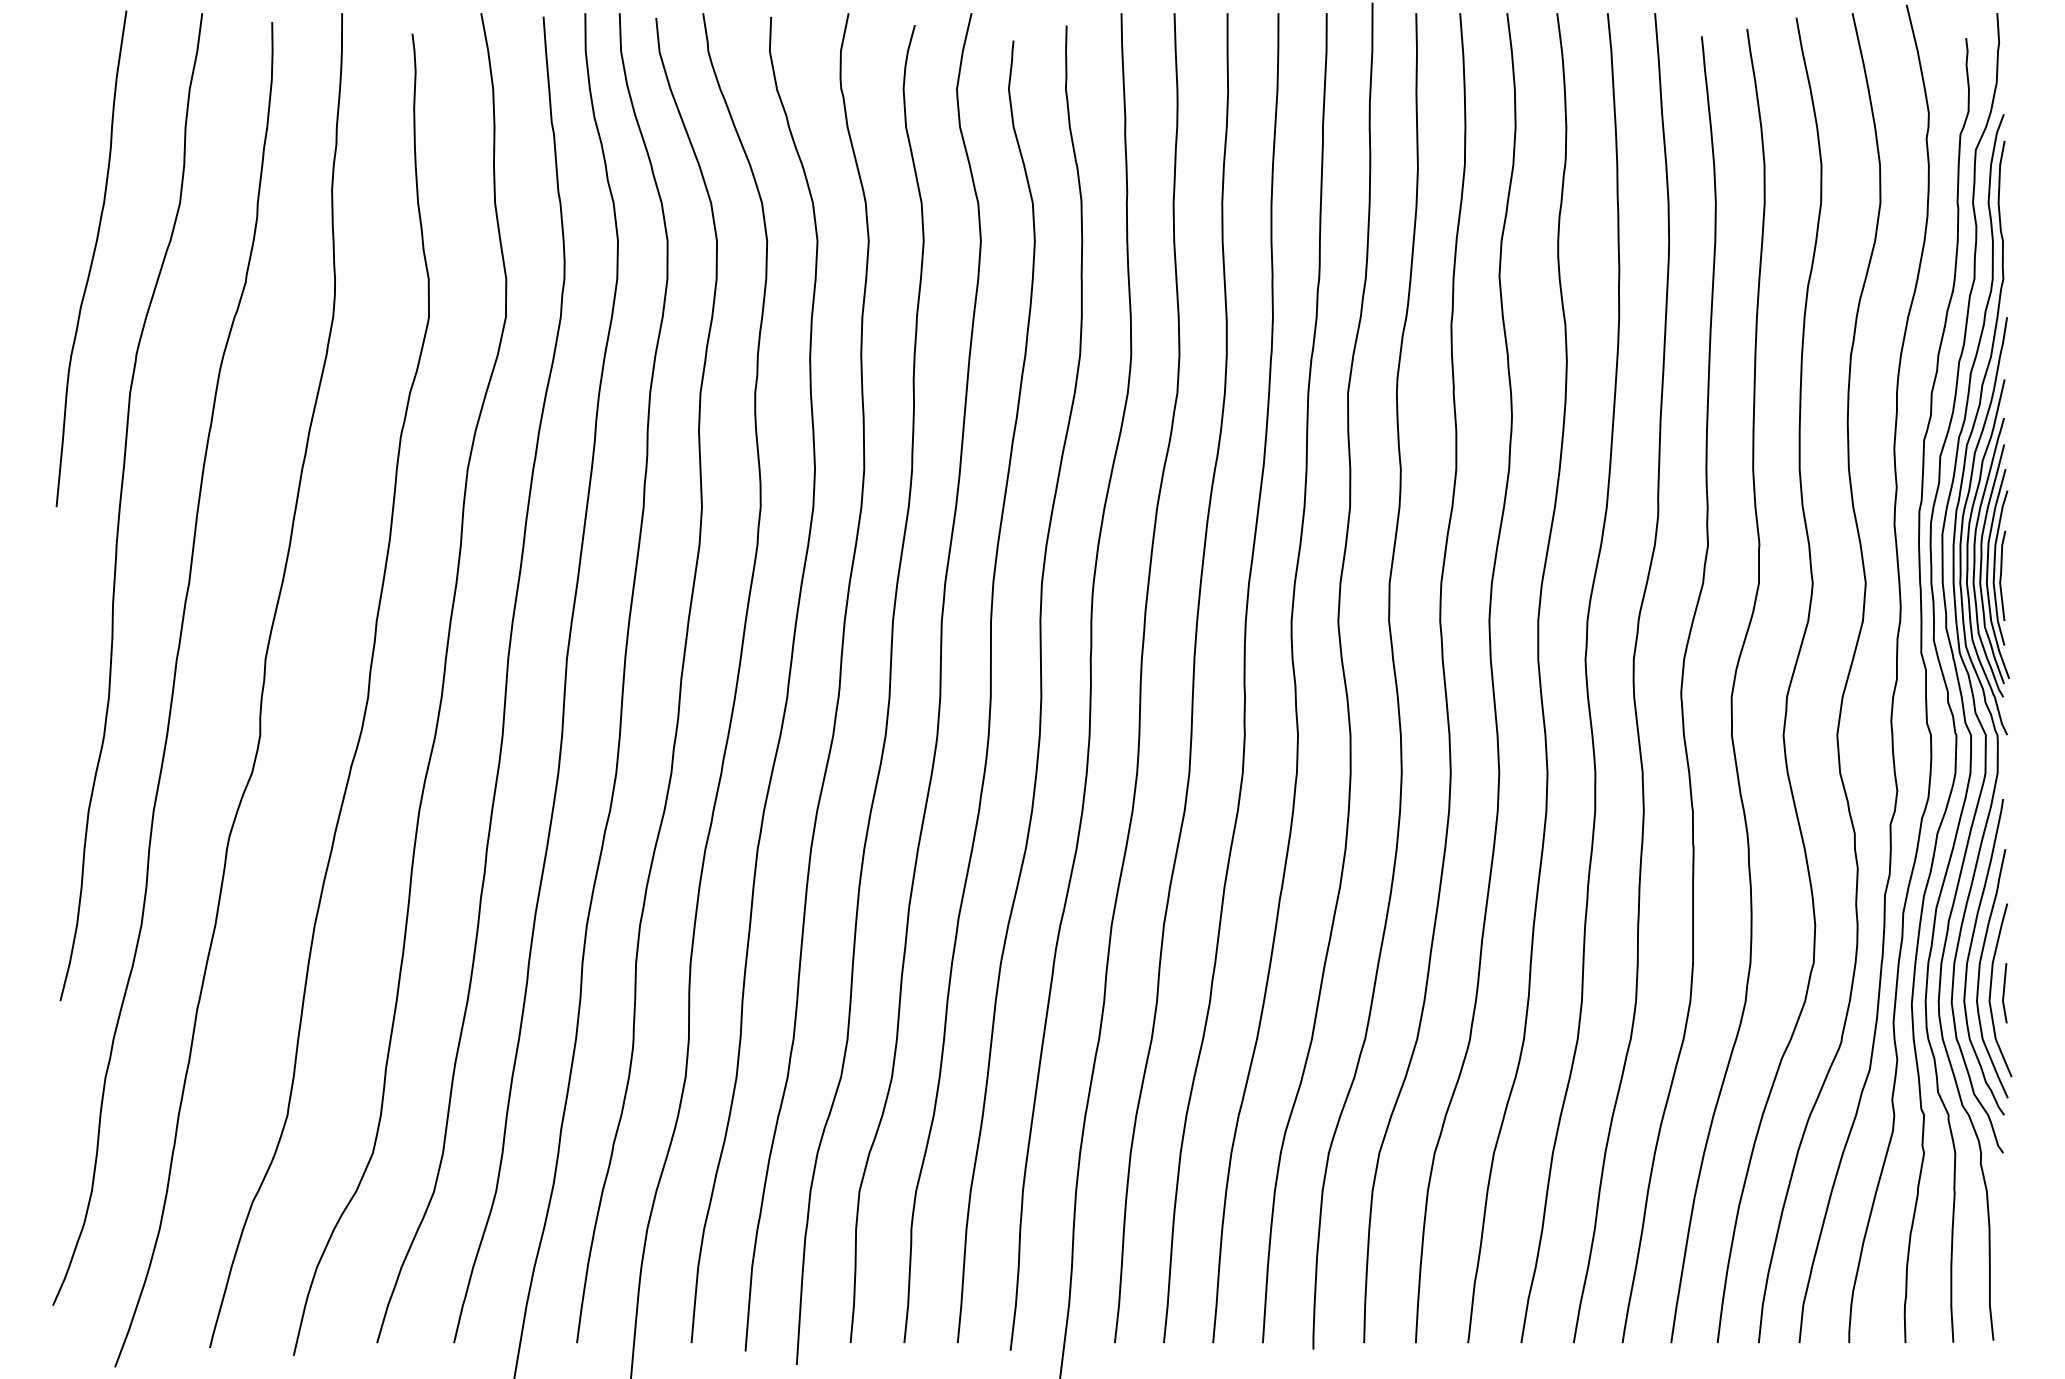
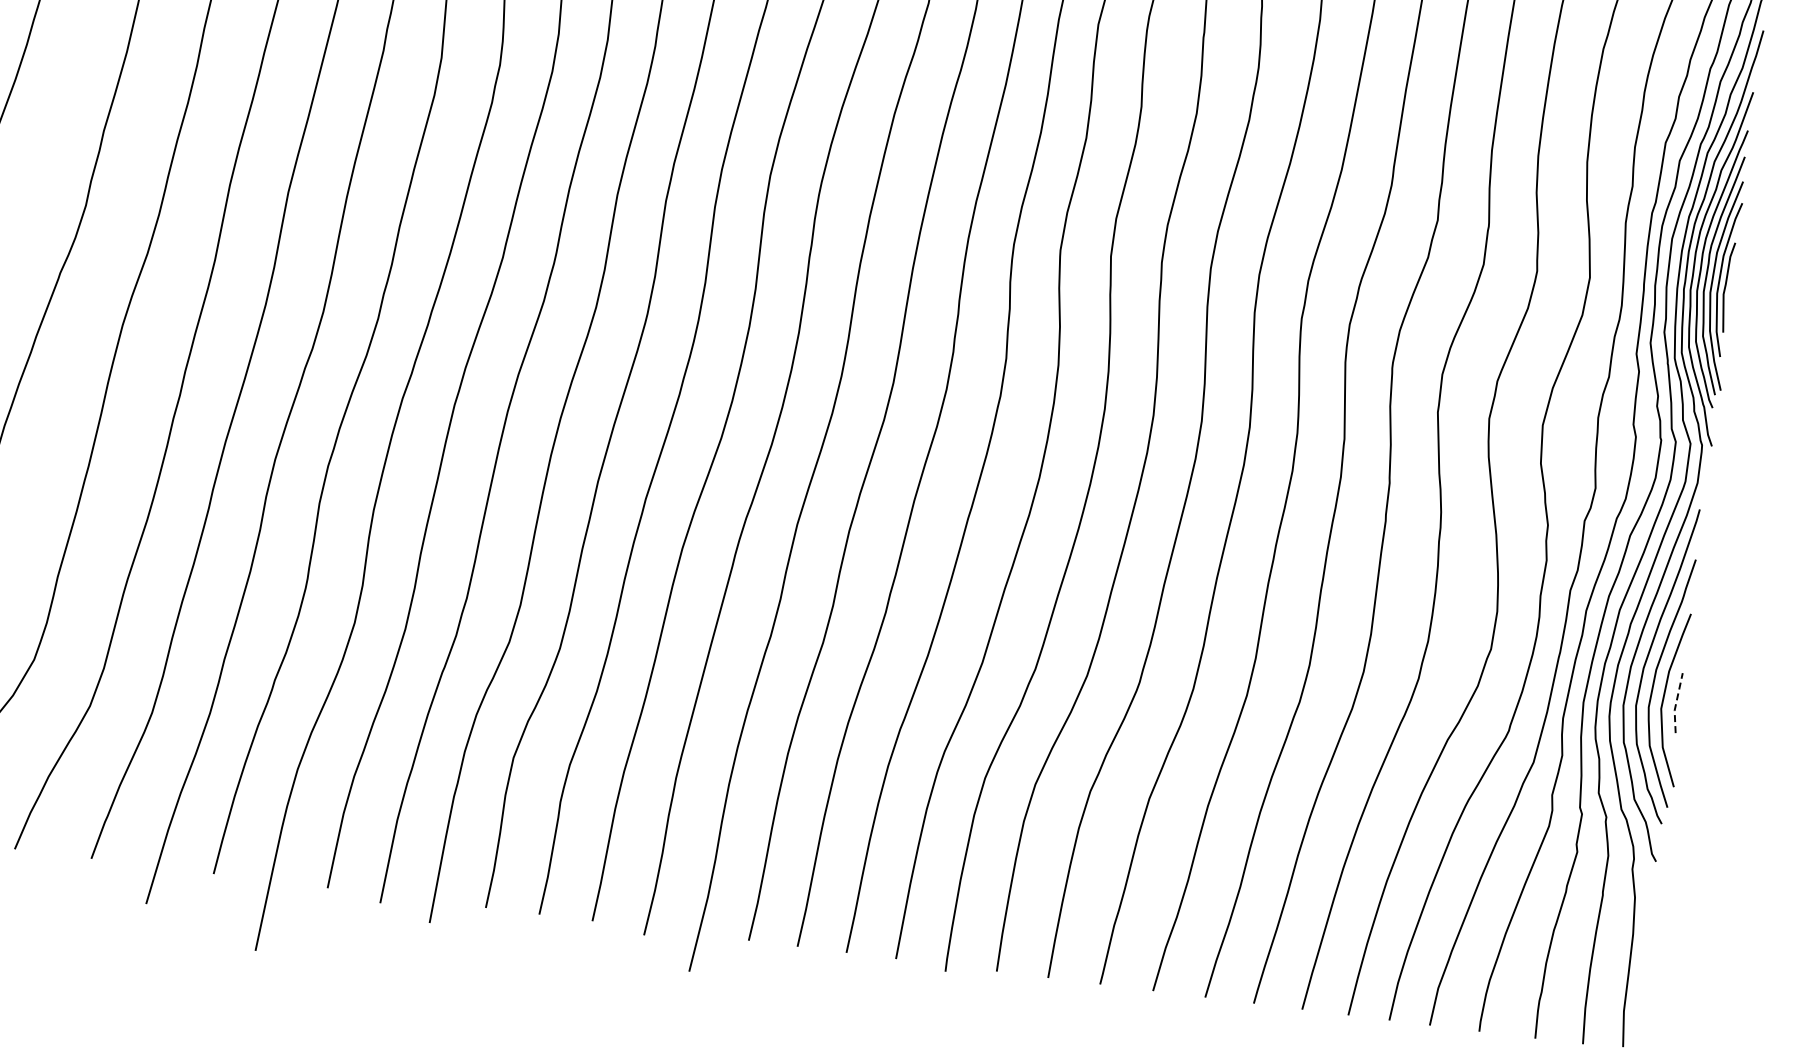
line: (2003, 993) -> (1676, 702), solid -> dashed

